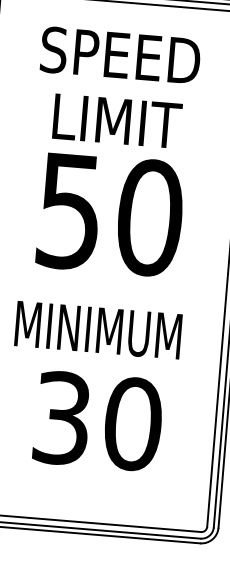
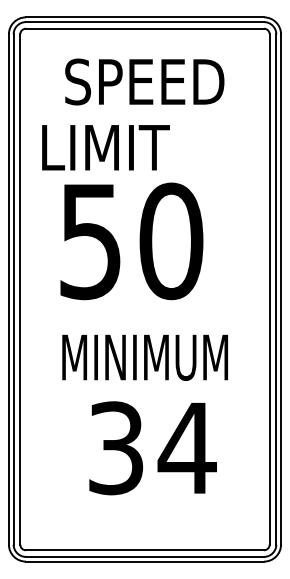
text: (116, 121) -> (105, 147), moved
text: (110, 214) -> (131, 241), moved
text: (132, 424) -> (186, 448), 30 -> 34

